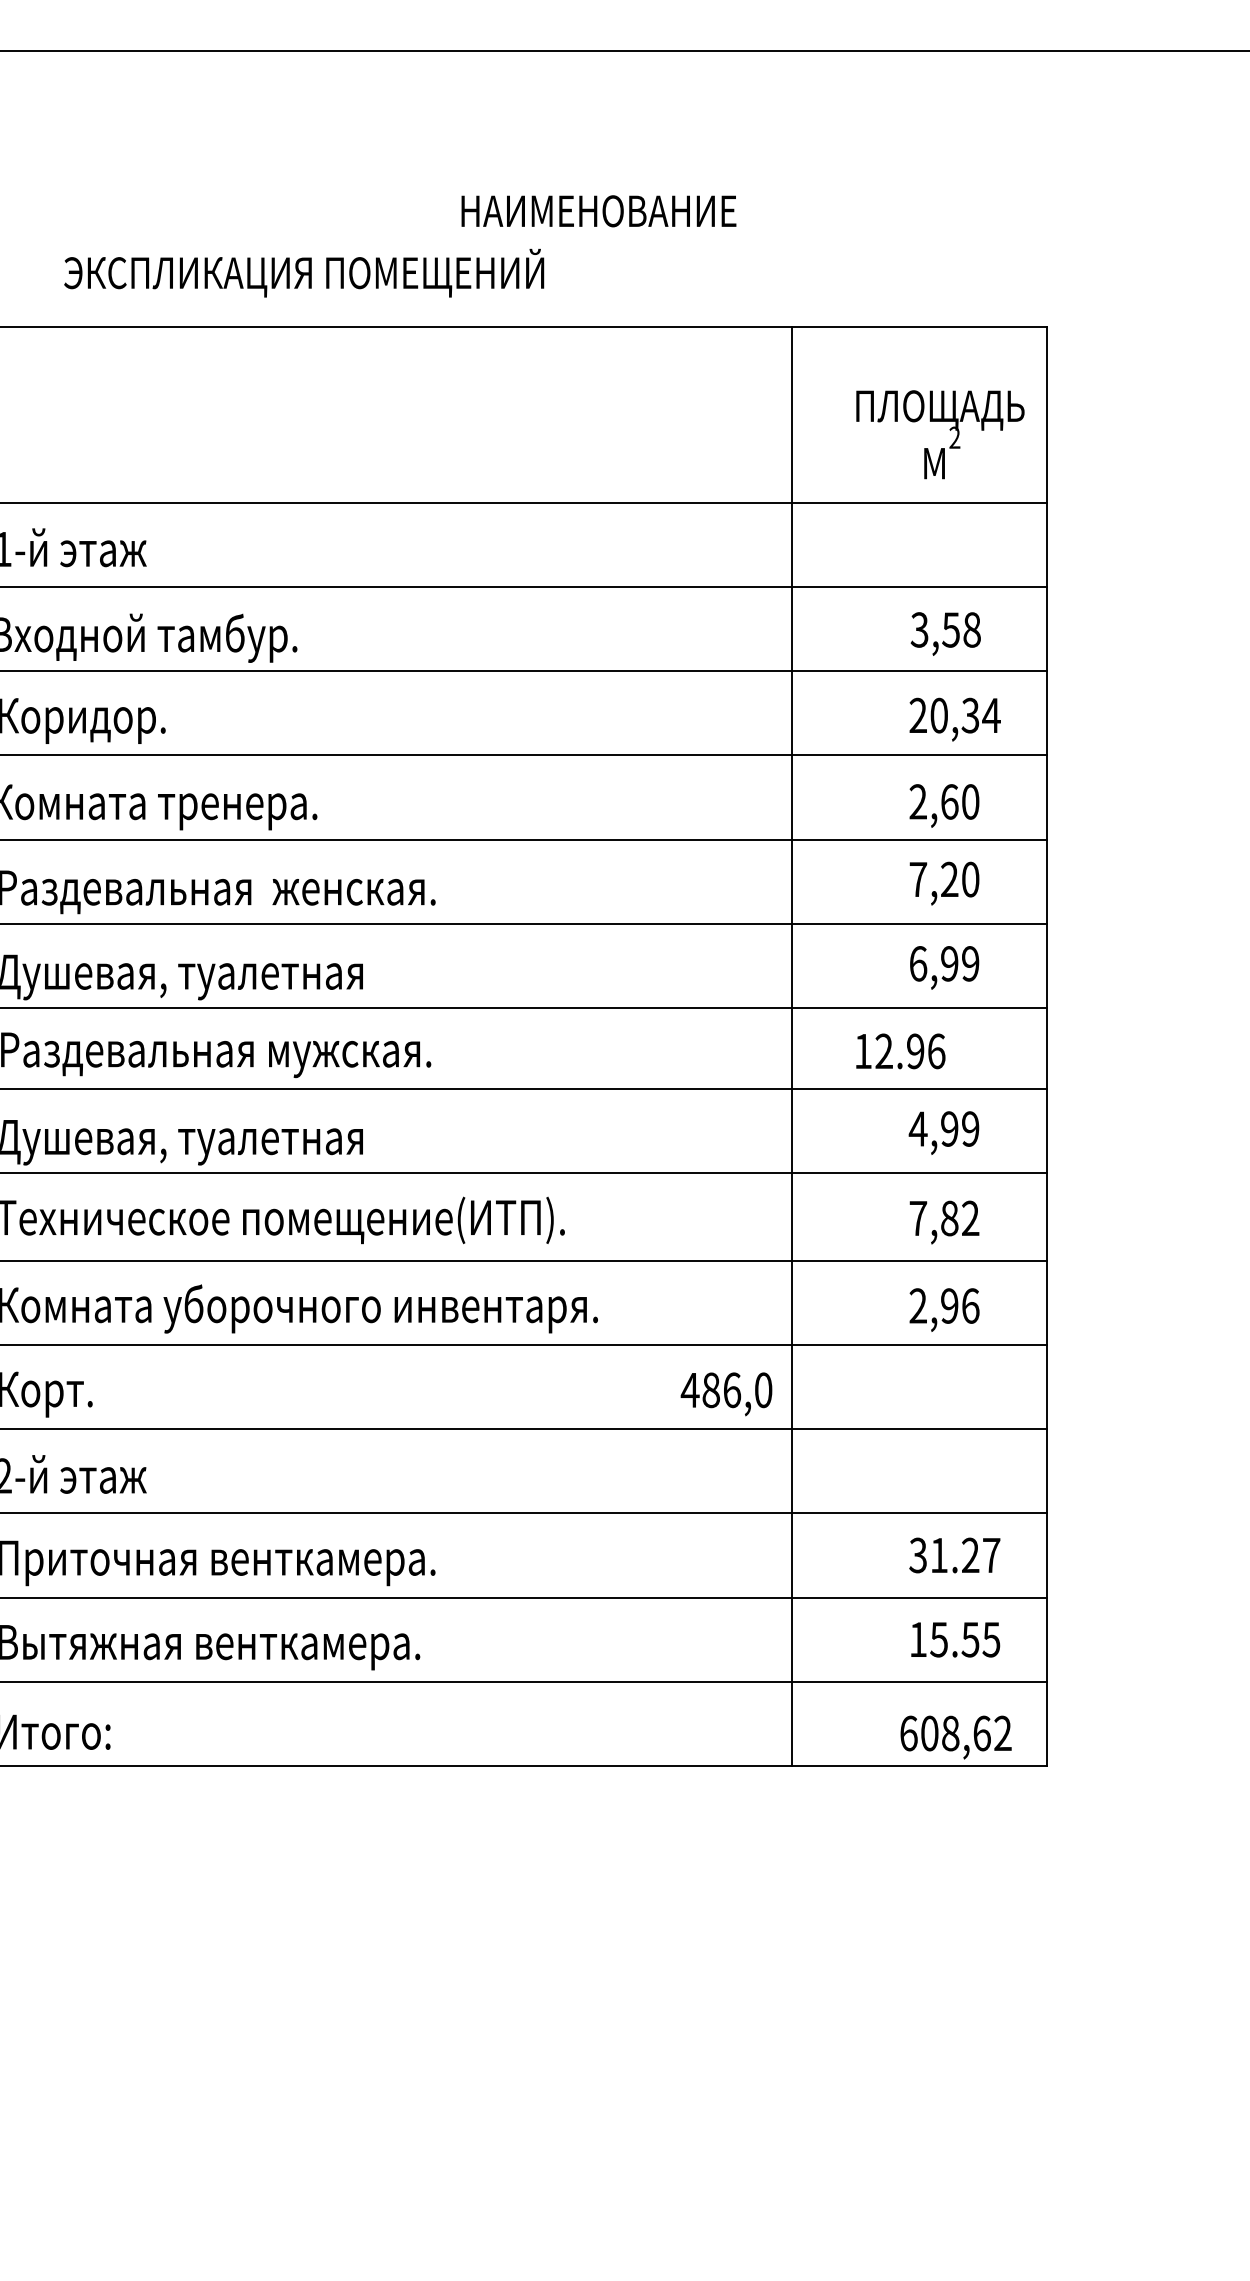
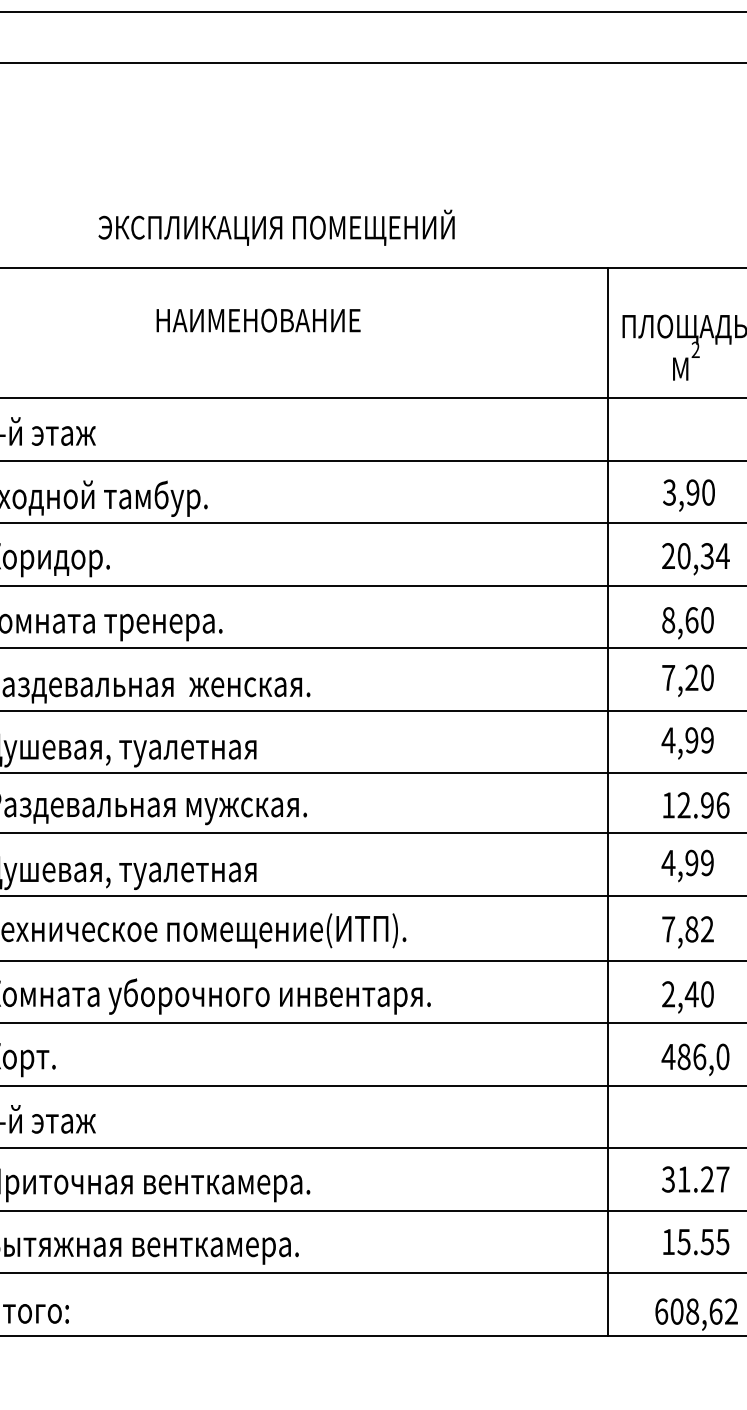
text: (598, 211) -> (258, 320), moved
text: (304, 272) -> (276, 227), moved
text: (961, 629) -> (700, 492), 3,58 -> 3,90
text: (918, 801) -> (668, 619), 2,60 -> 8,60
text: (917, 963) -> (667, 740), 6,99 -> 4,99
line: (791, 1046) -> (607, 801), moved
text: (900, 1051) -> (696, 805), moved
text: (959, 1305) -> (699, 993), 2,96 -> 2,40
text: (726, 1394) -> (695, 1060), moved

